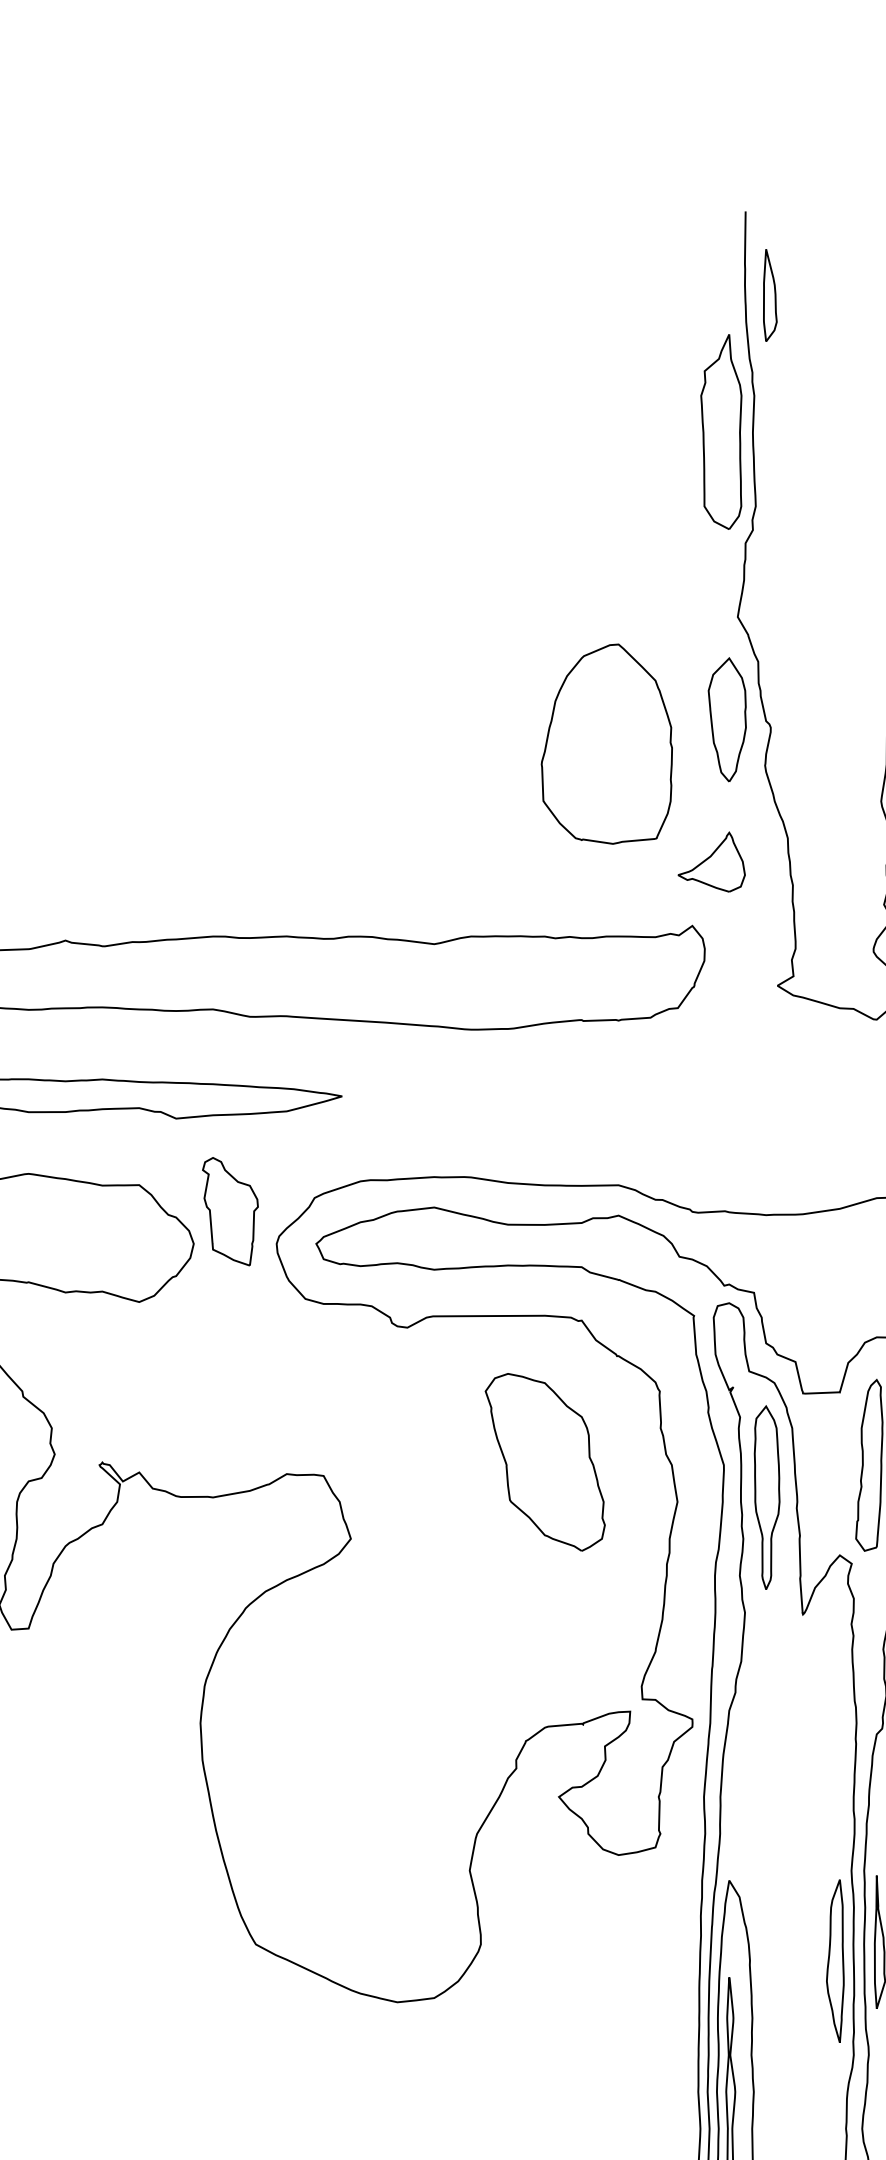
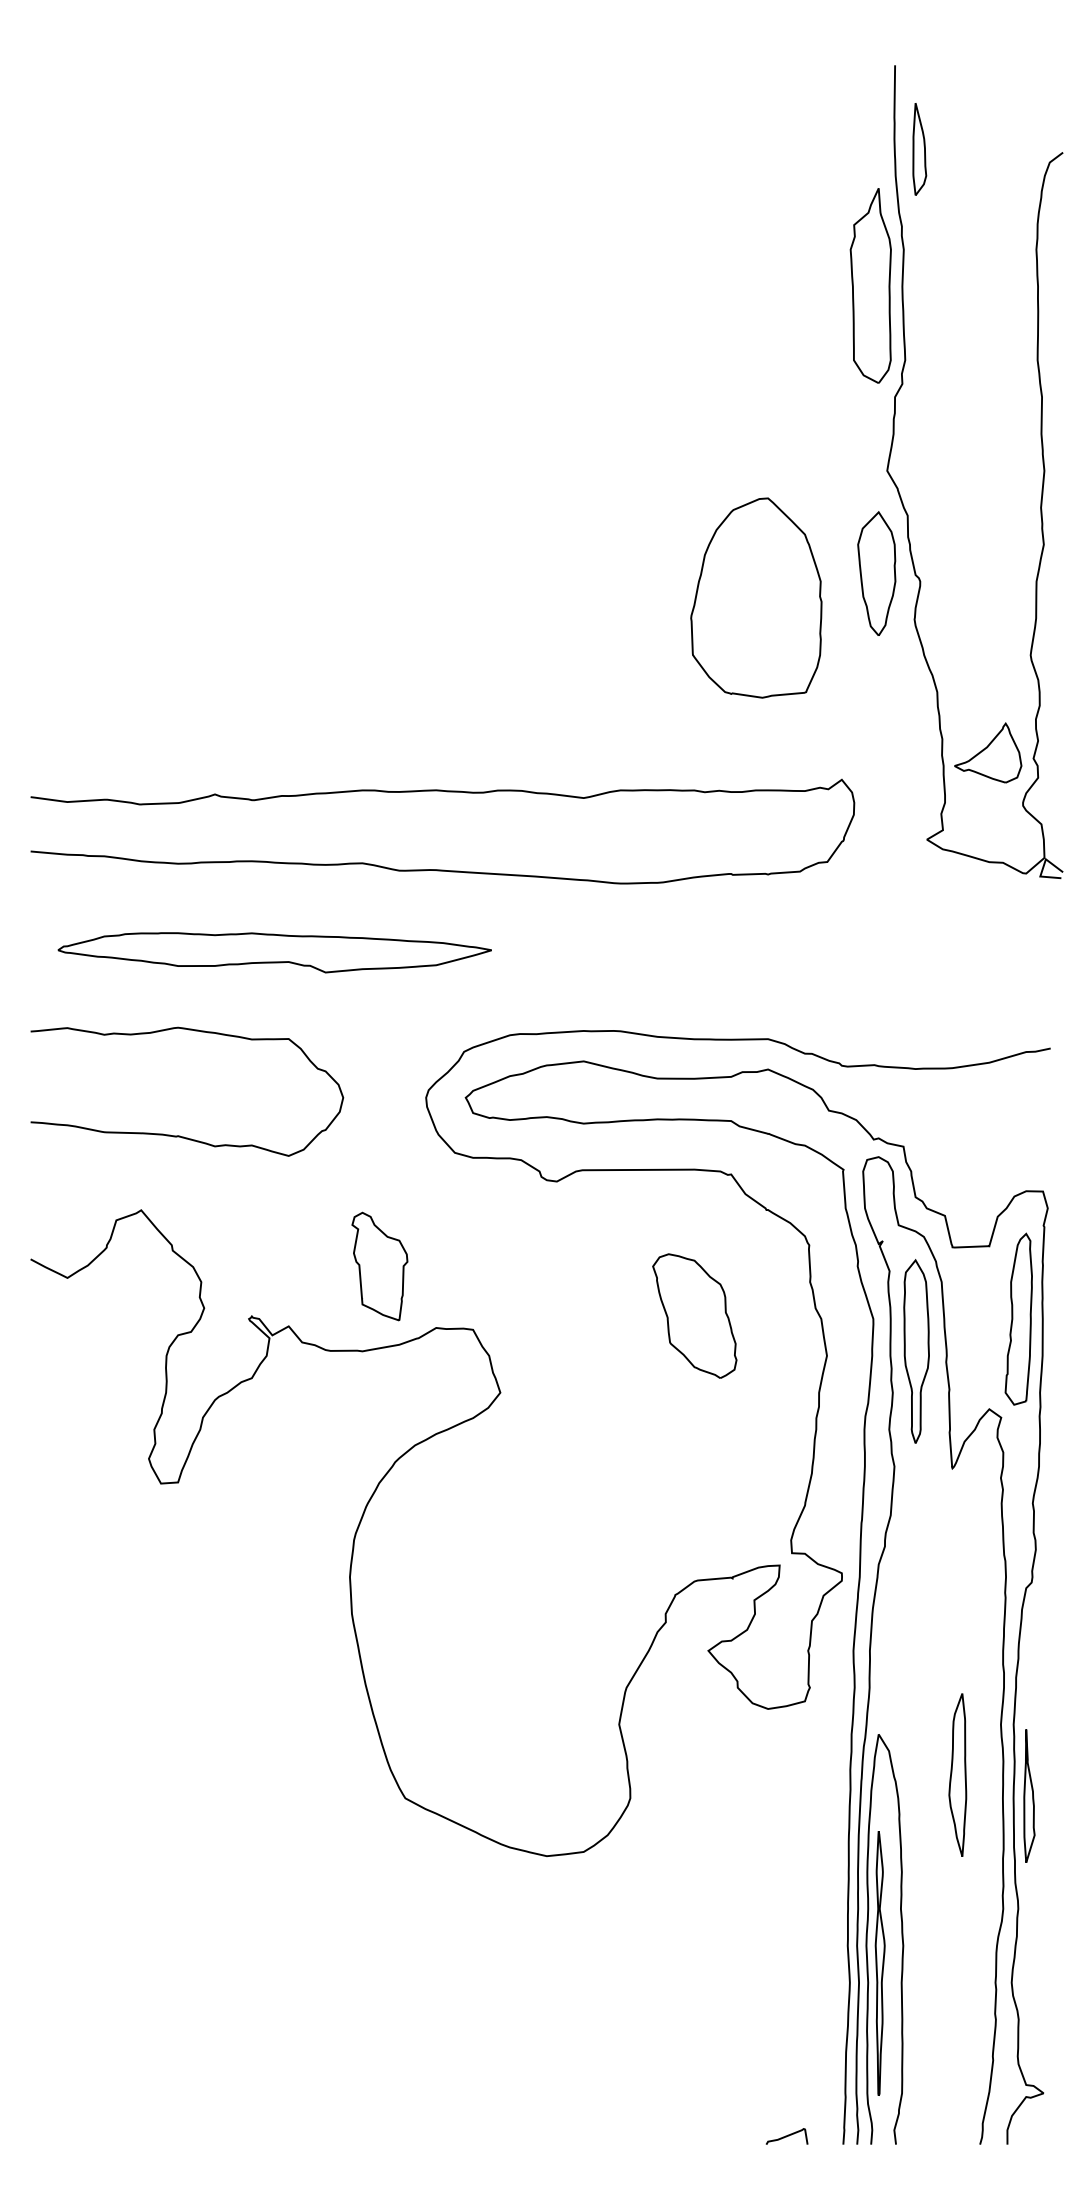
part: (712, 861) -> (988, 752), moved
part: (230, 1211) -> (379, 1266), moved
part: (545, 1461) -> (694, 1315), size x0.7
part: (835, 1960) -> (957, 1774), moved

